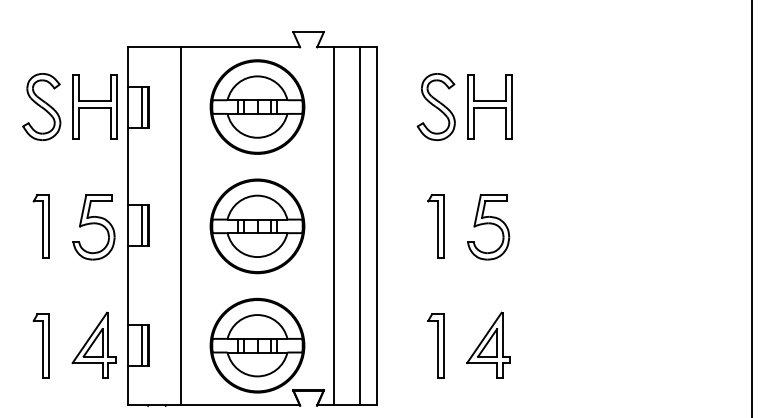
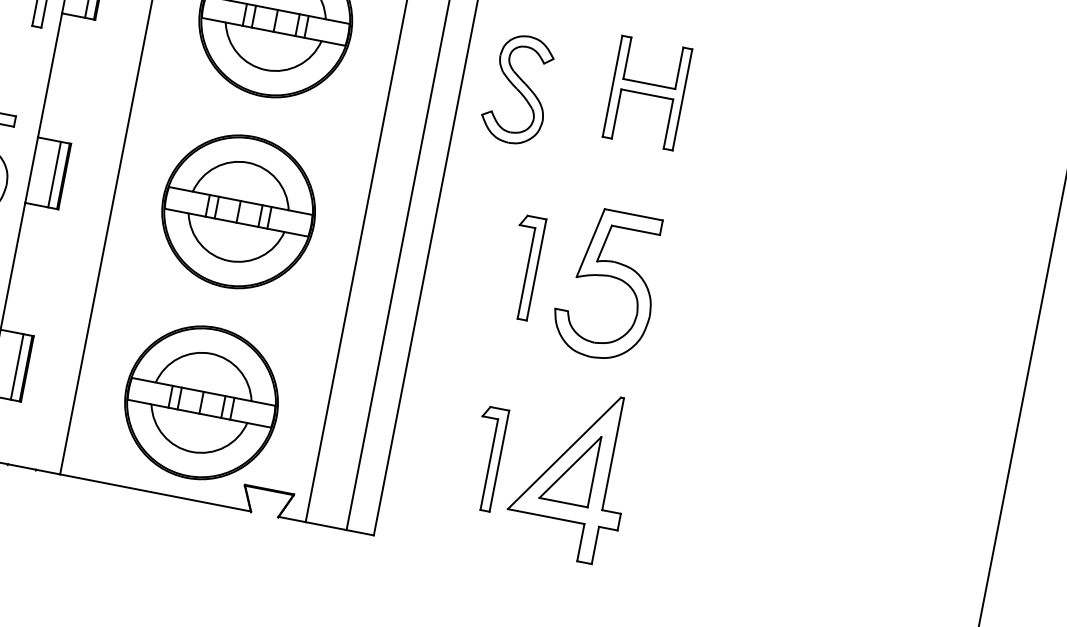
part: (435, 106) -> (516, 88), moved
part: (488, 227) -> (607, 285), size x1.4
part: (488, 344) -> (571, 472), size x1.6

